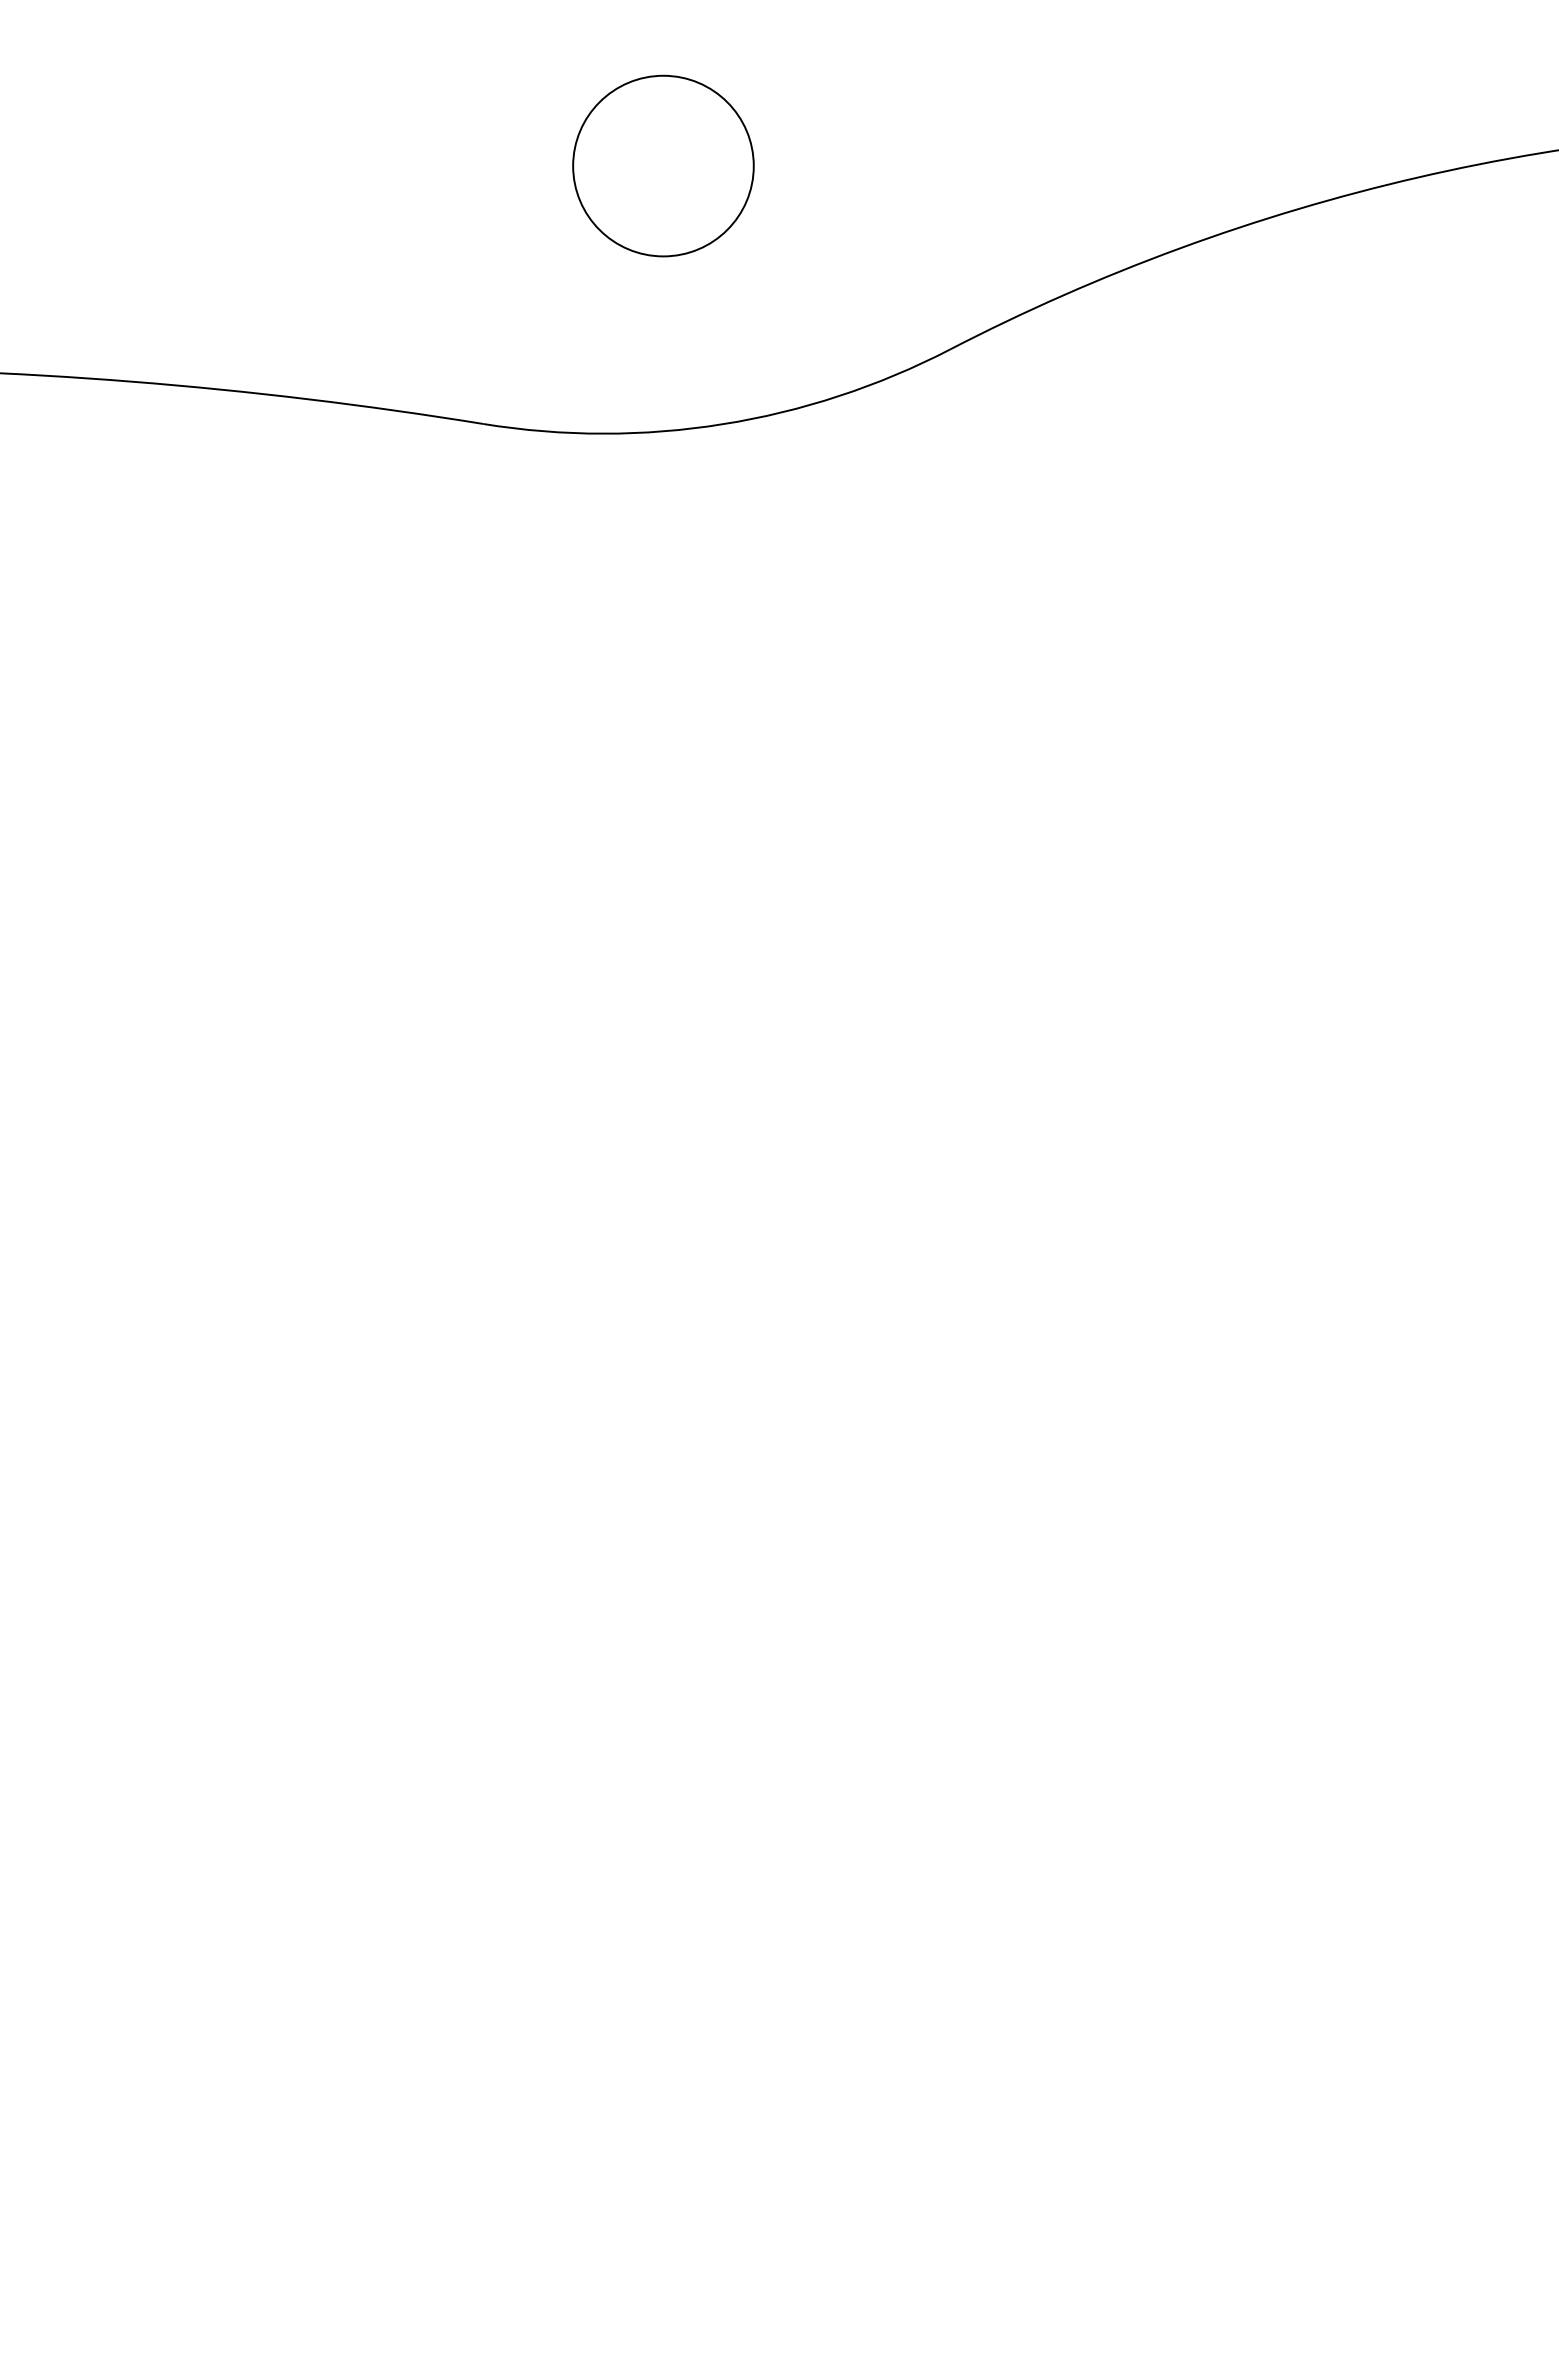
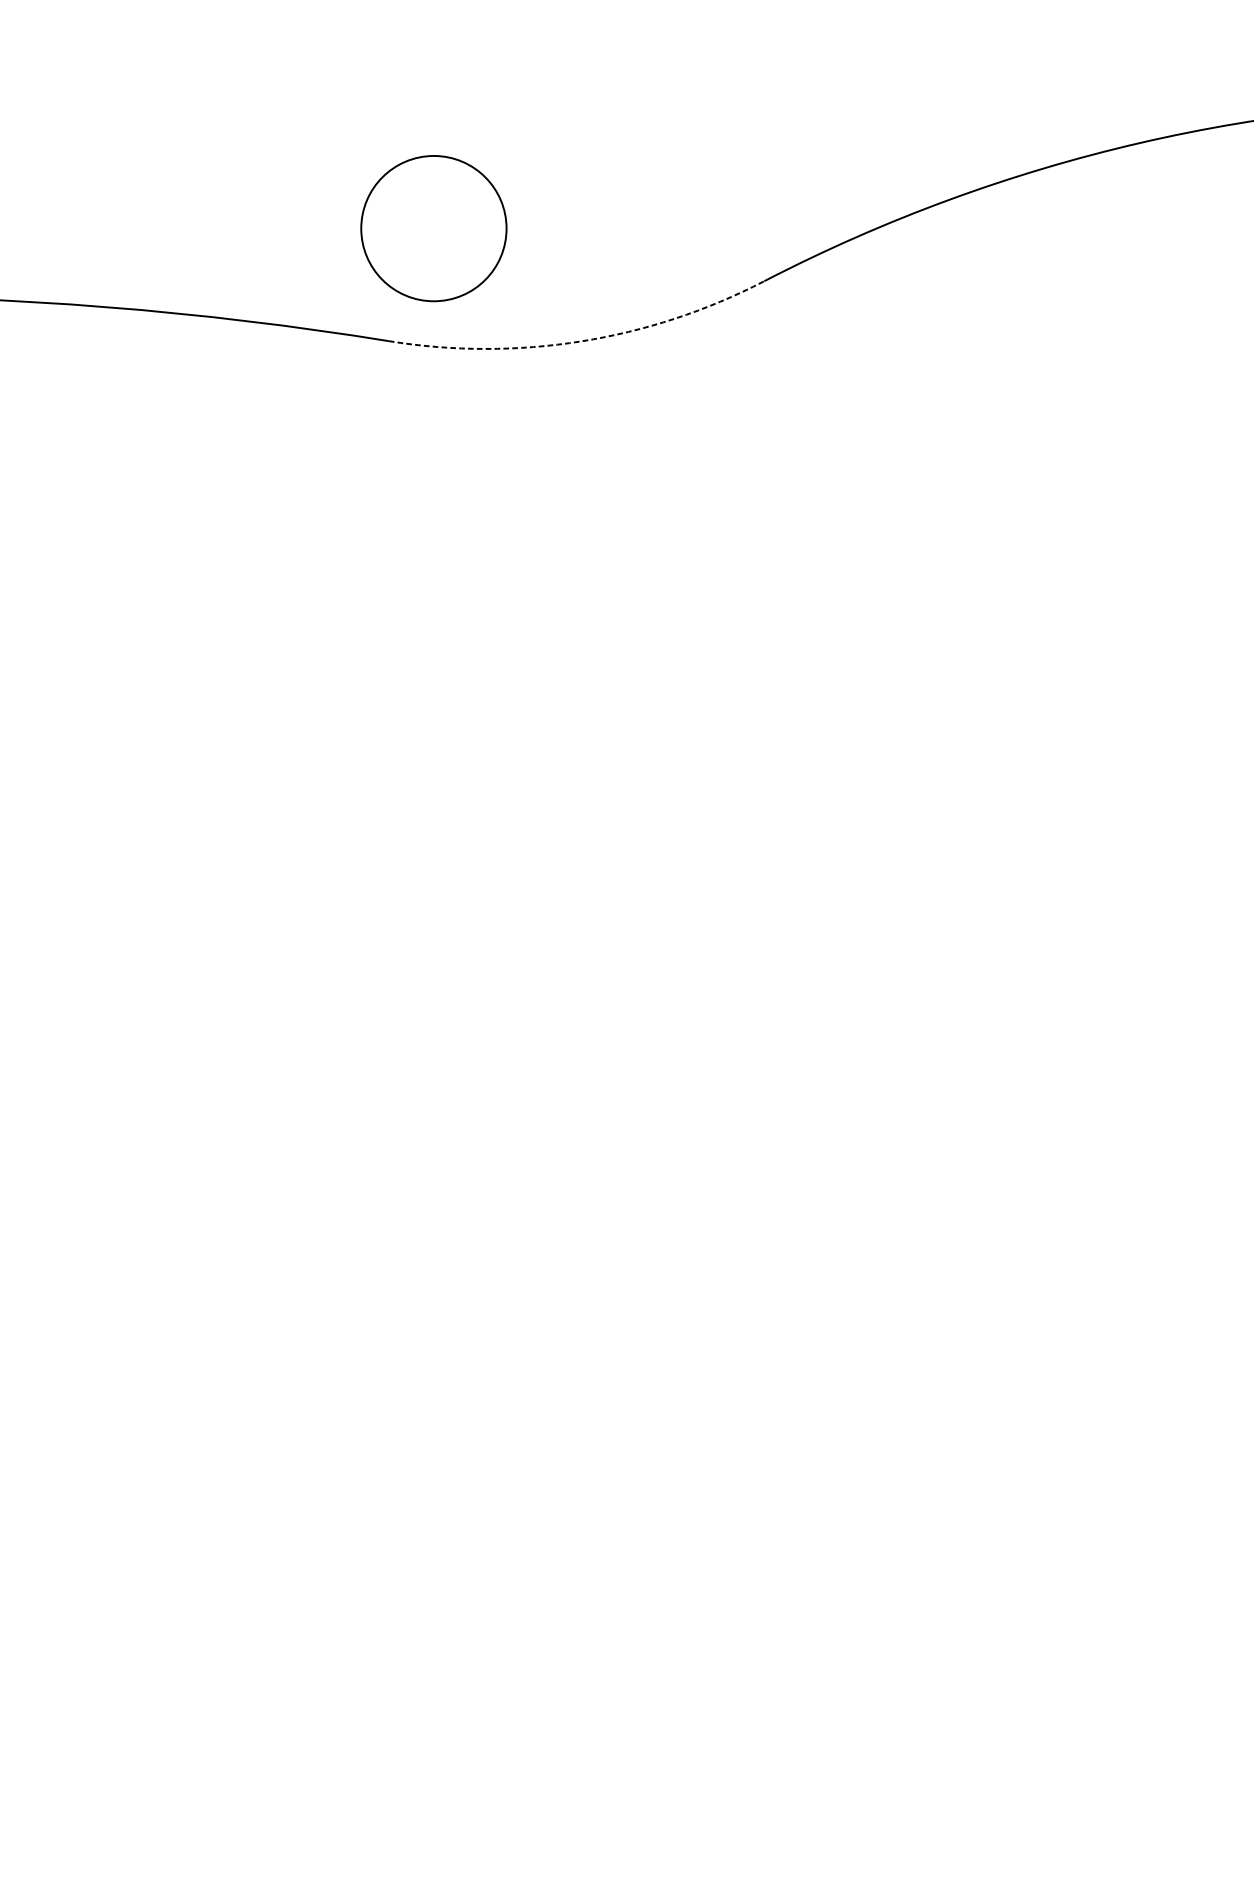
circle: (663, 165) -> (433, 228), moved
arc: (722, 424) -> (581, 341), solid -> dashed

